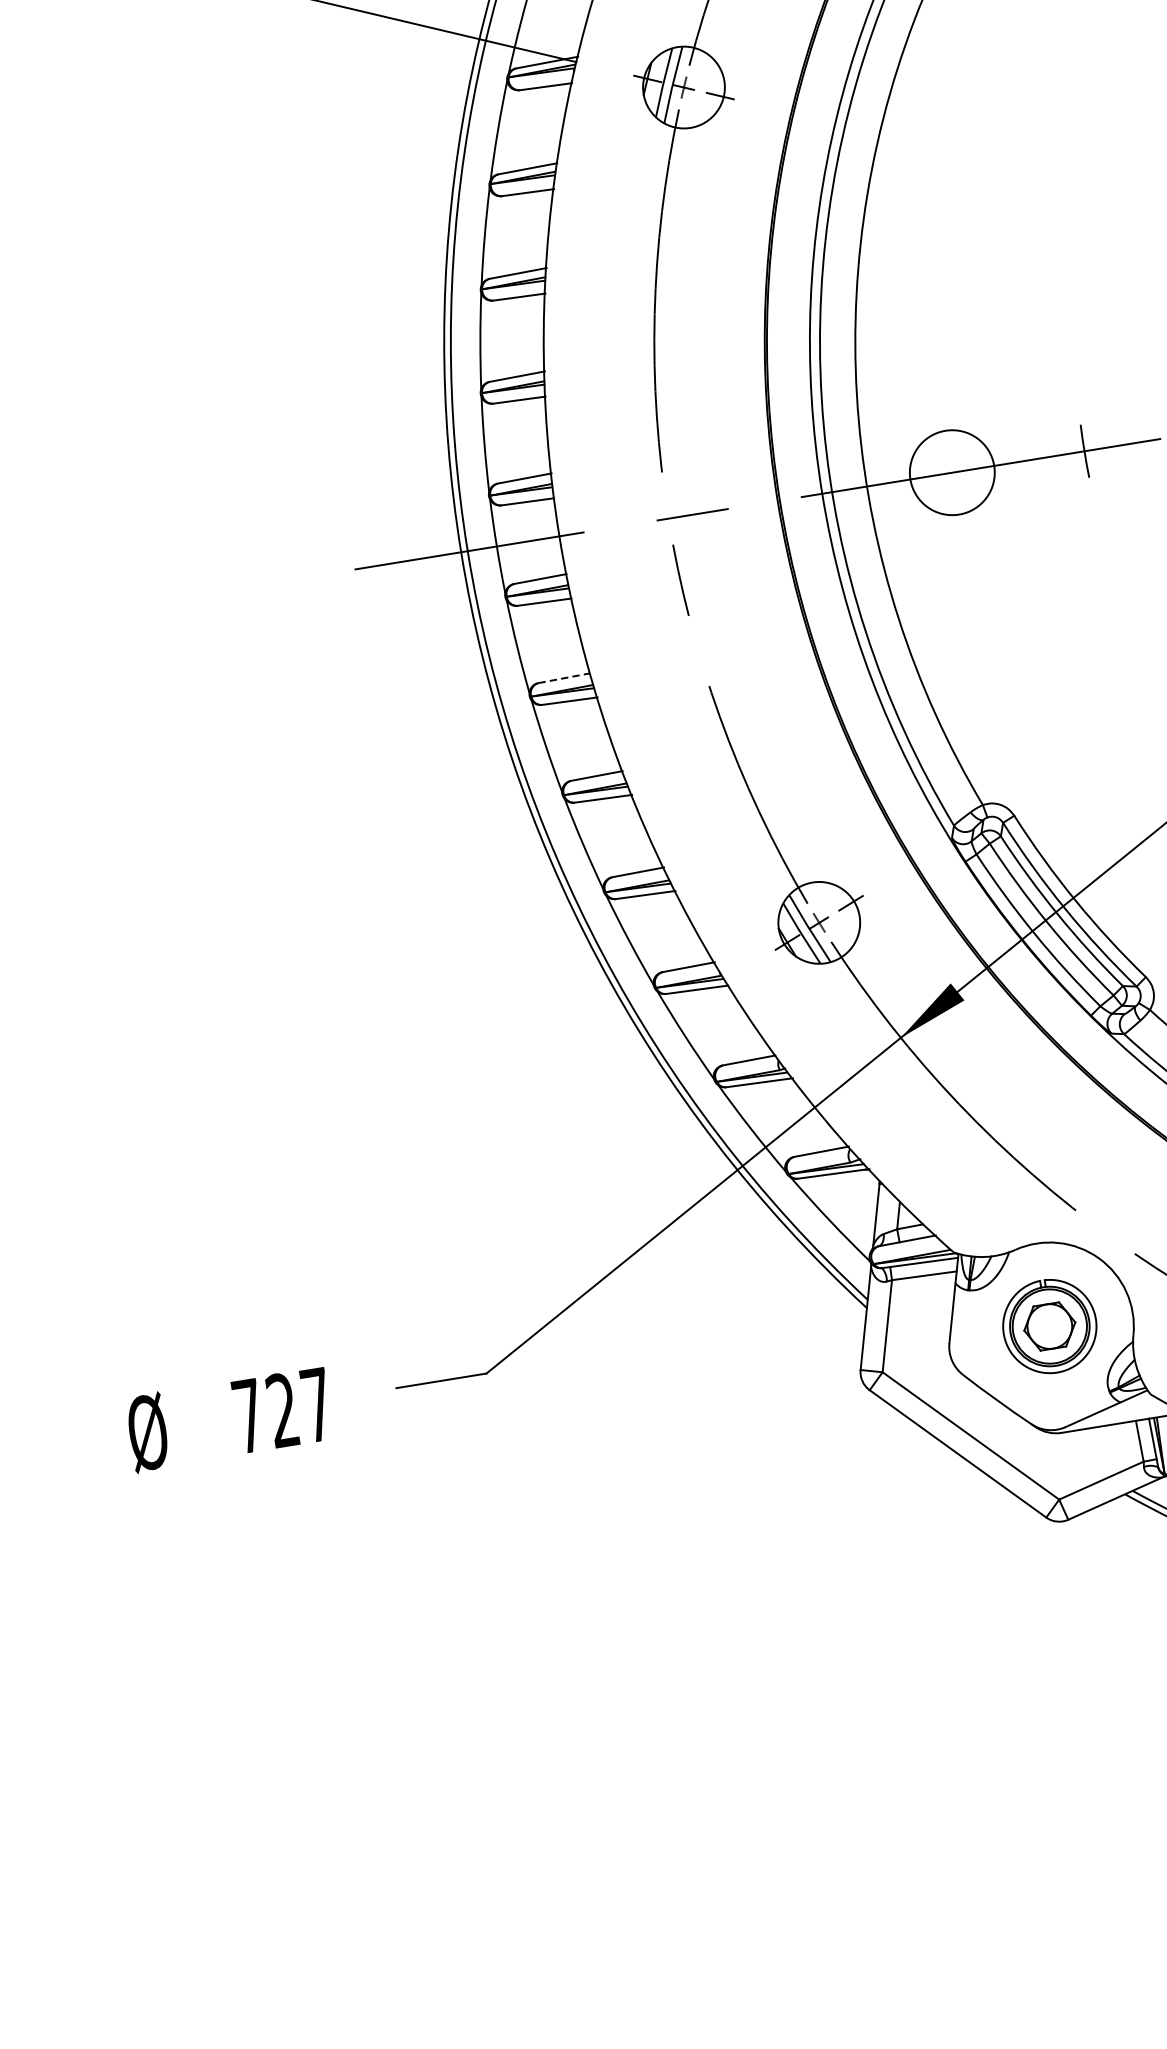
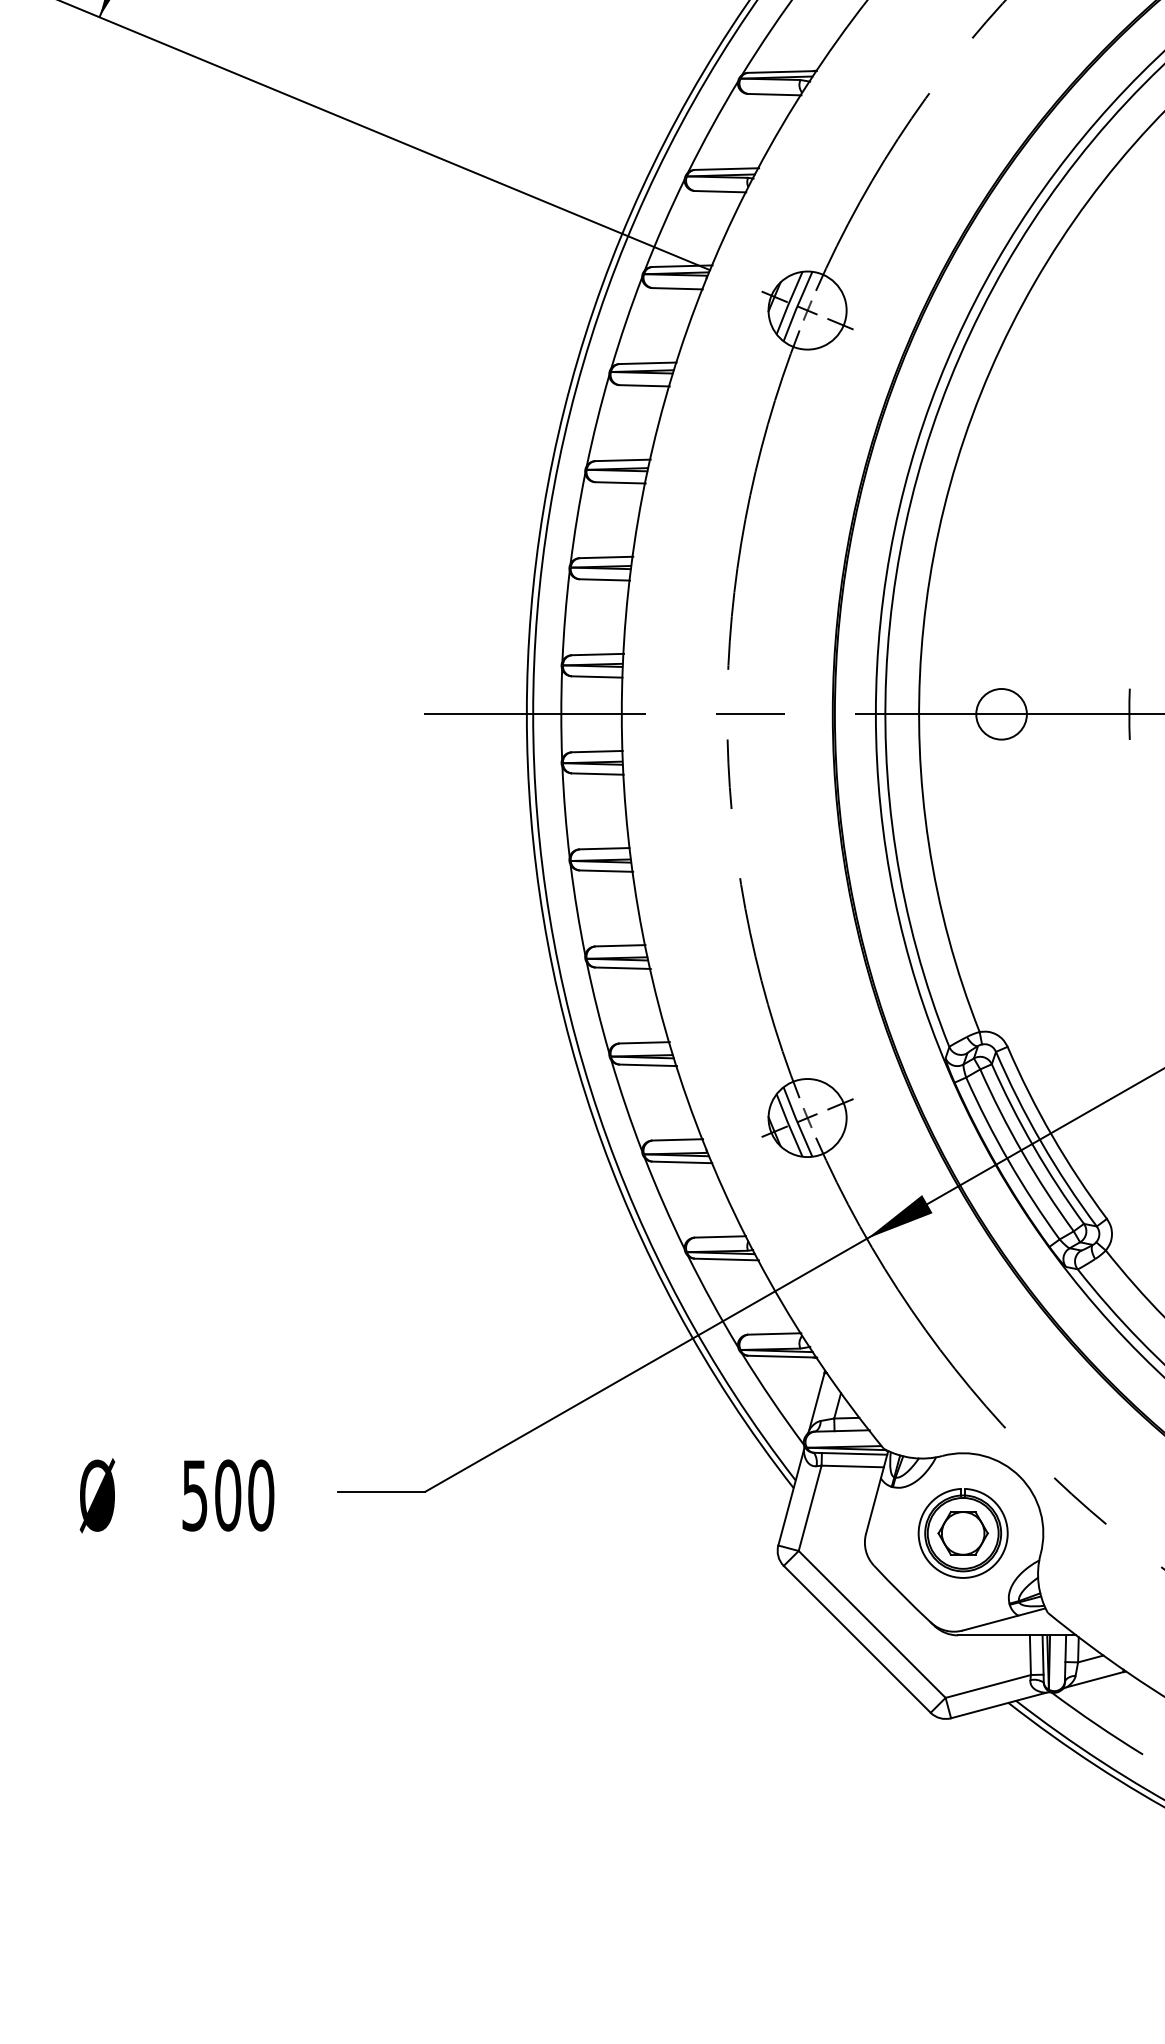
circle: (952, 471) -> (1001, 713), size x0.62
line: (564, 678) -> (604, 848), dashed -> solid
text: (283, 1410) -> (228, 1495), 727 -> 500

